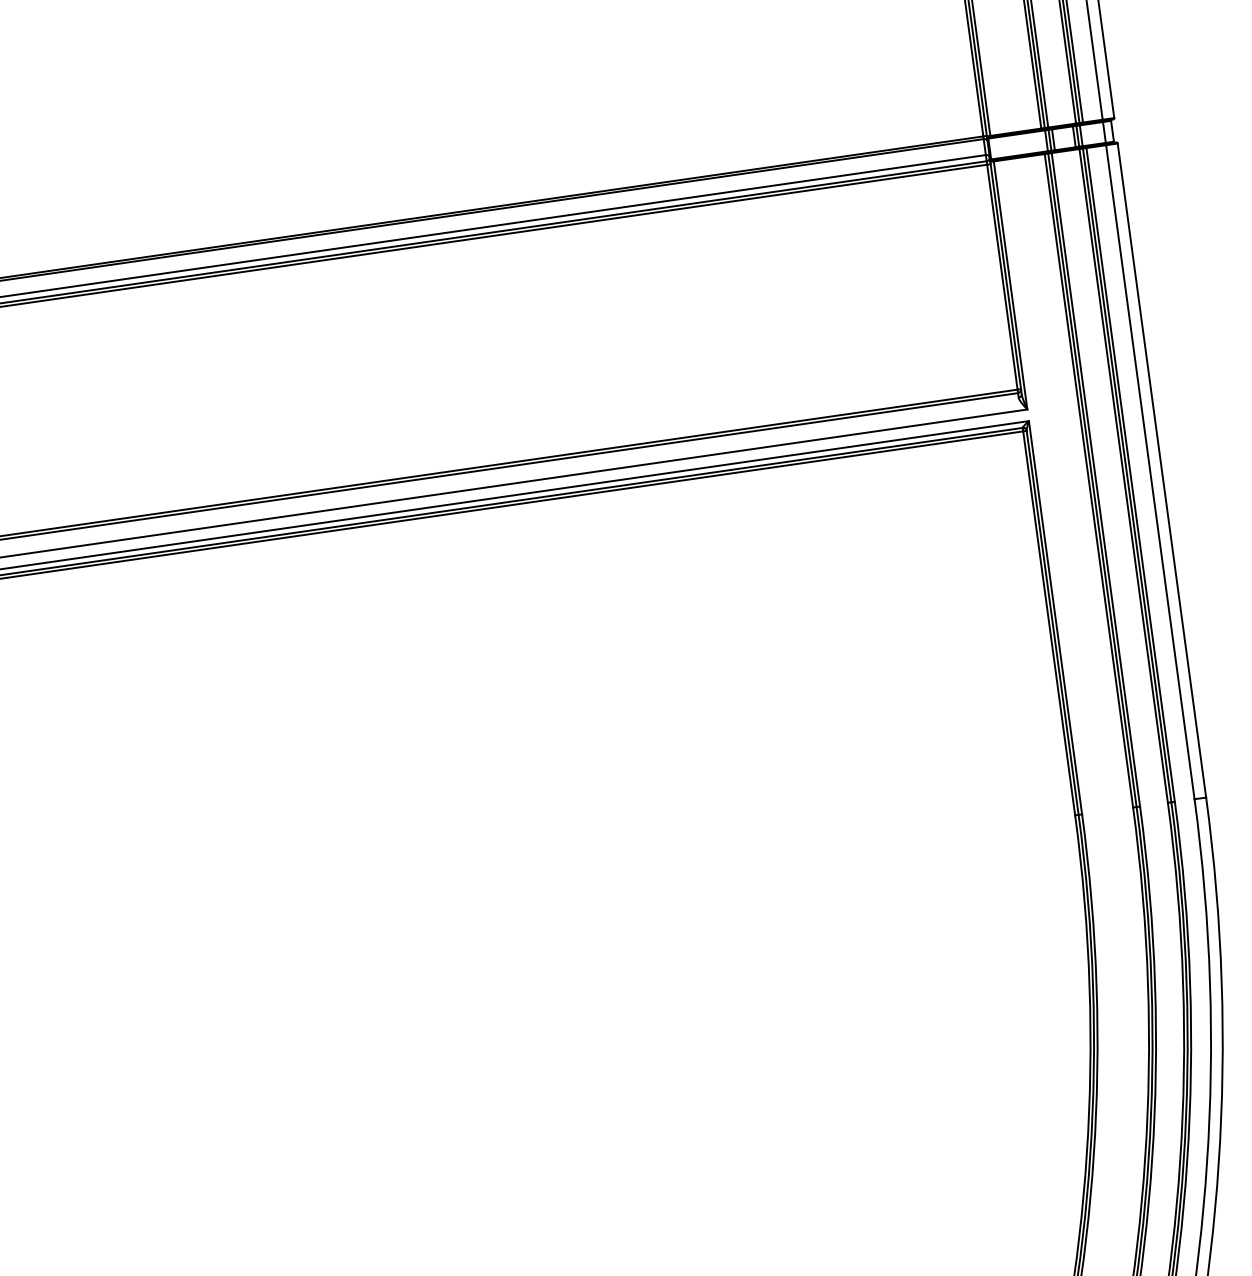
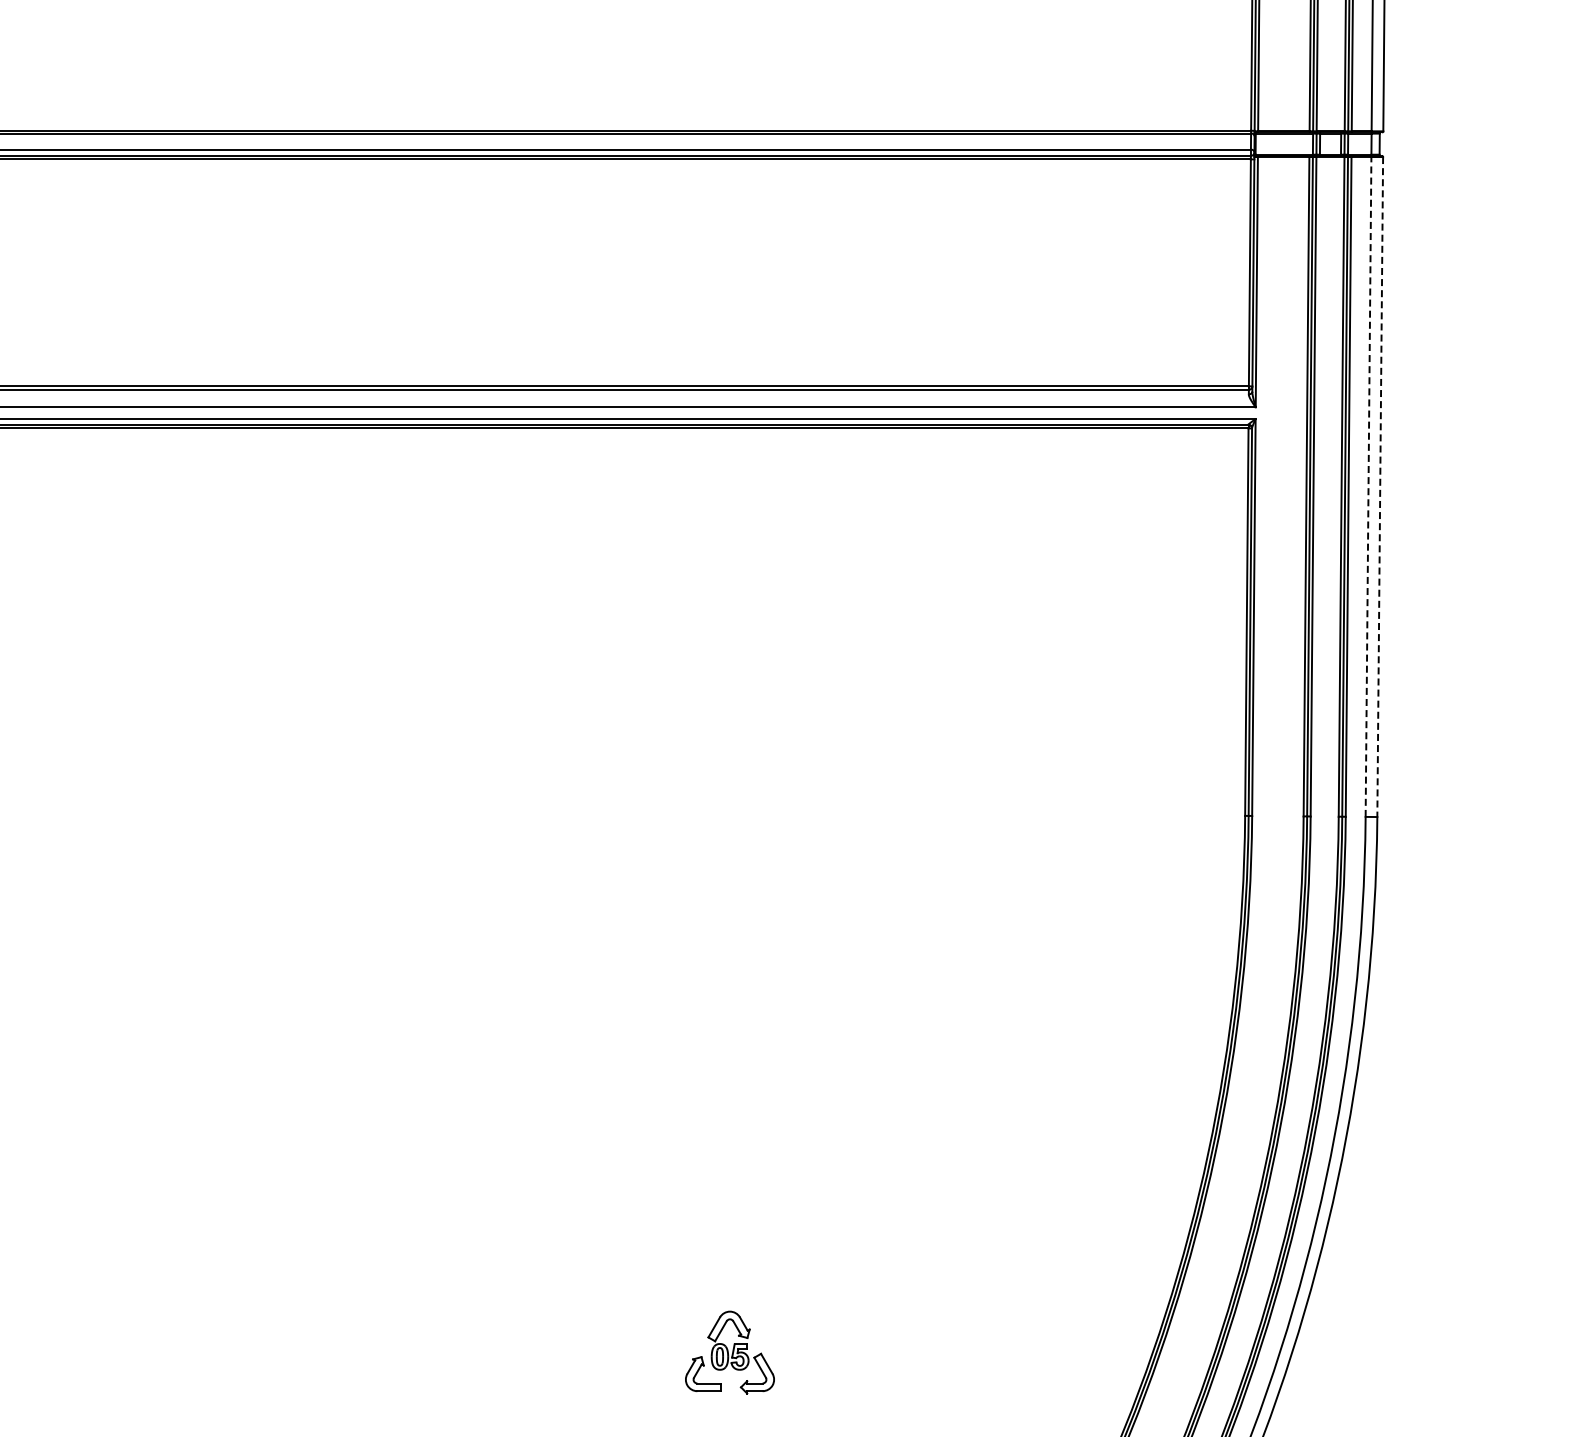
line: (1150, 471) -> (1368, 486), solid -> dashed
line: (1162, 471) -> (1380, 487), solid -> dashed

